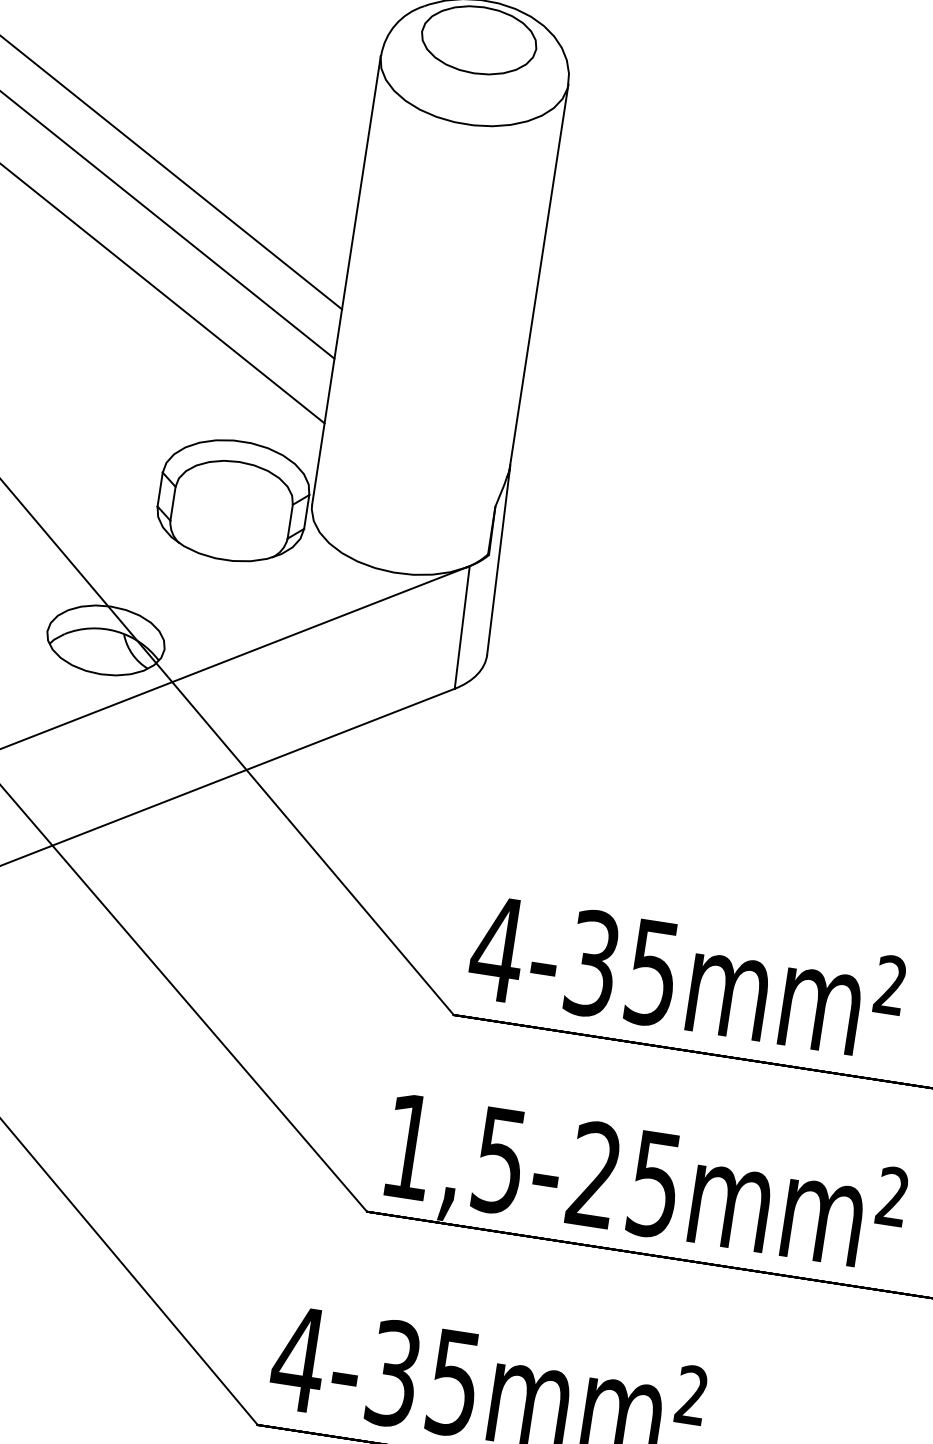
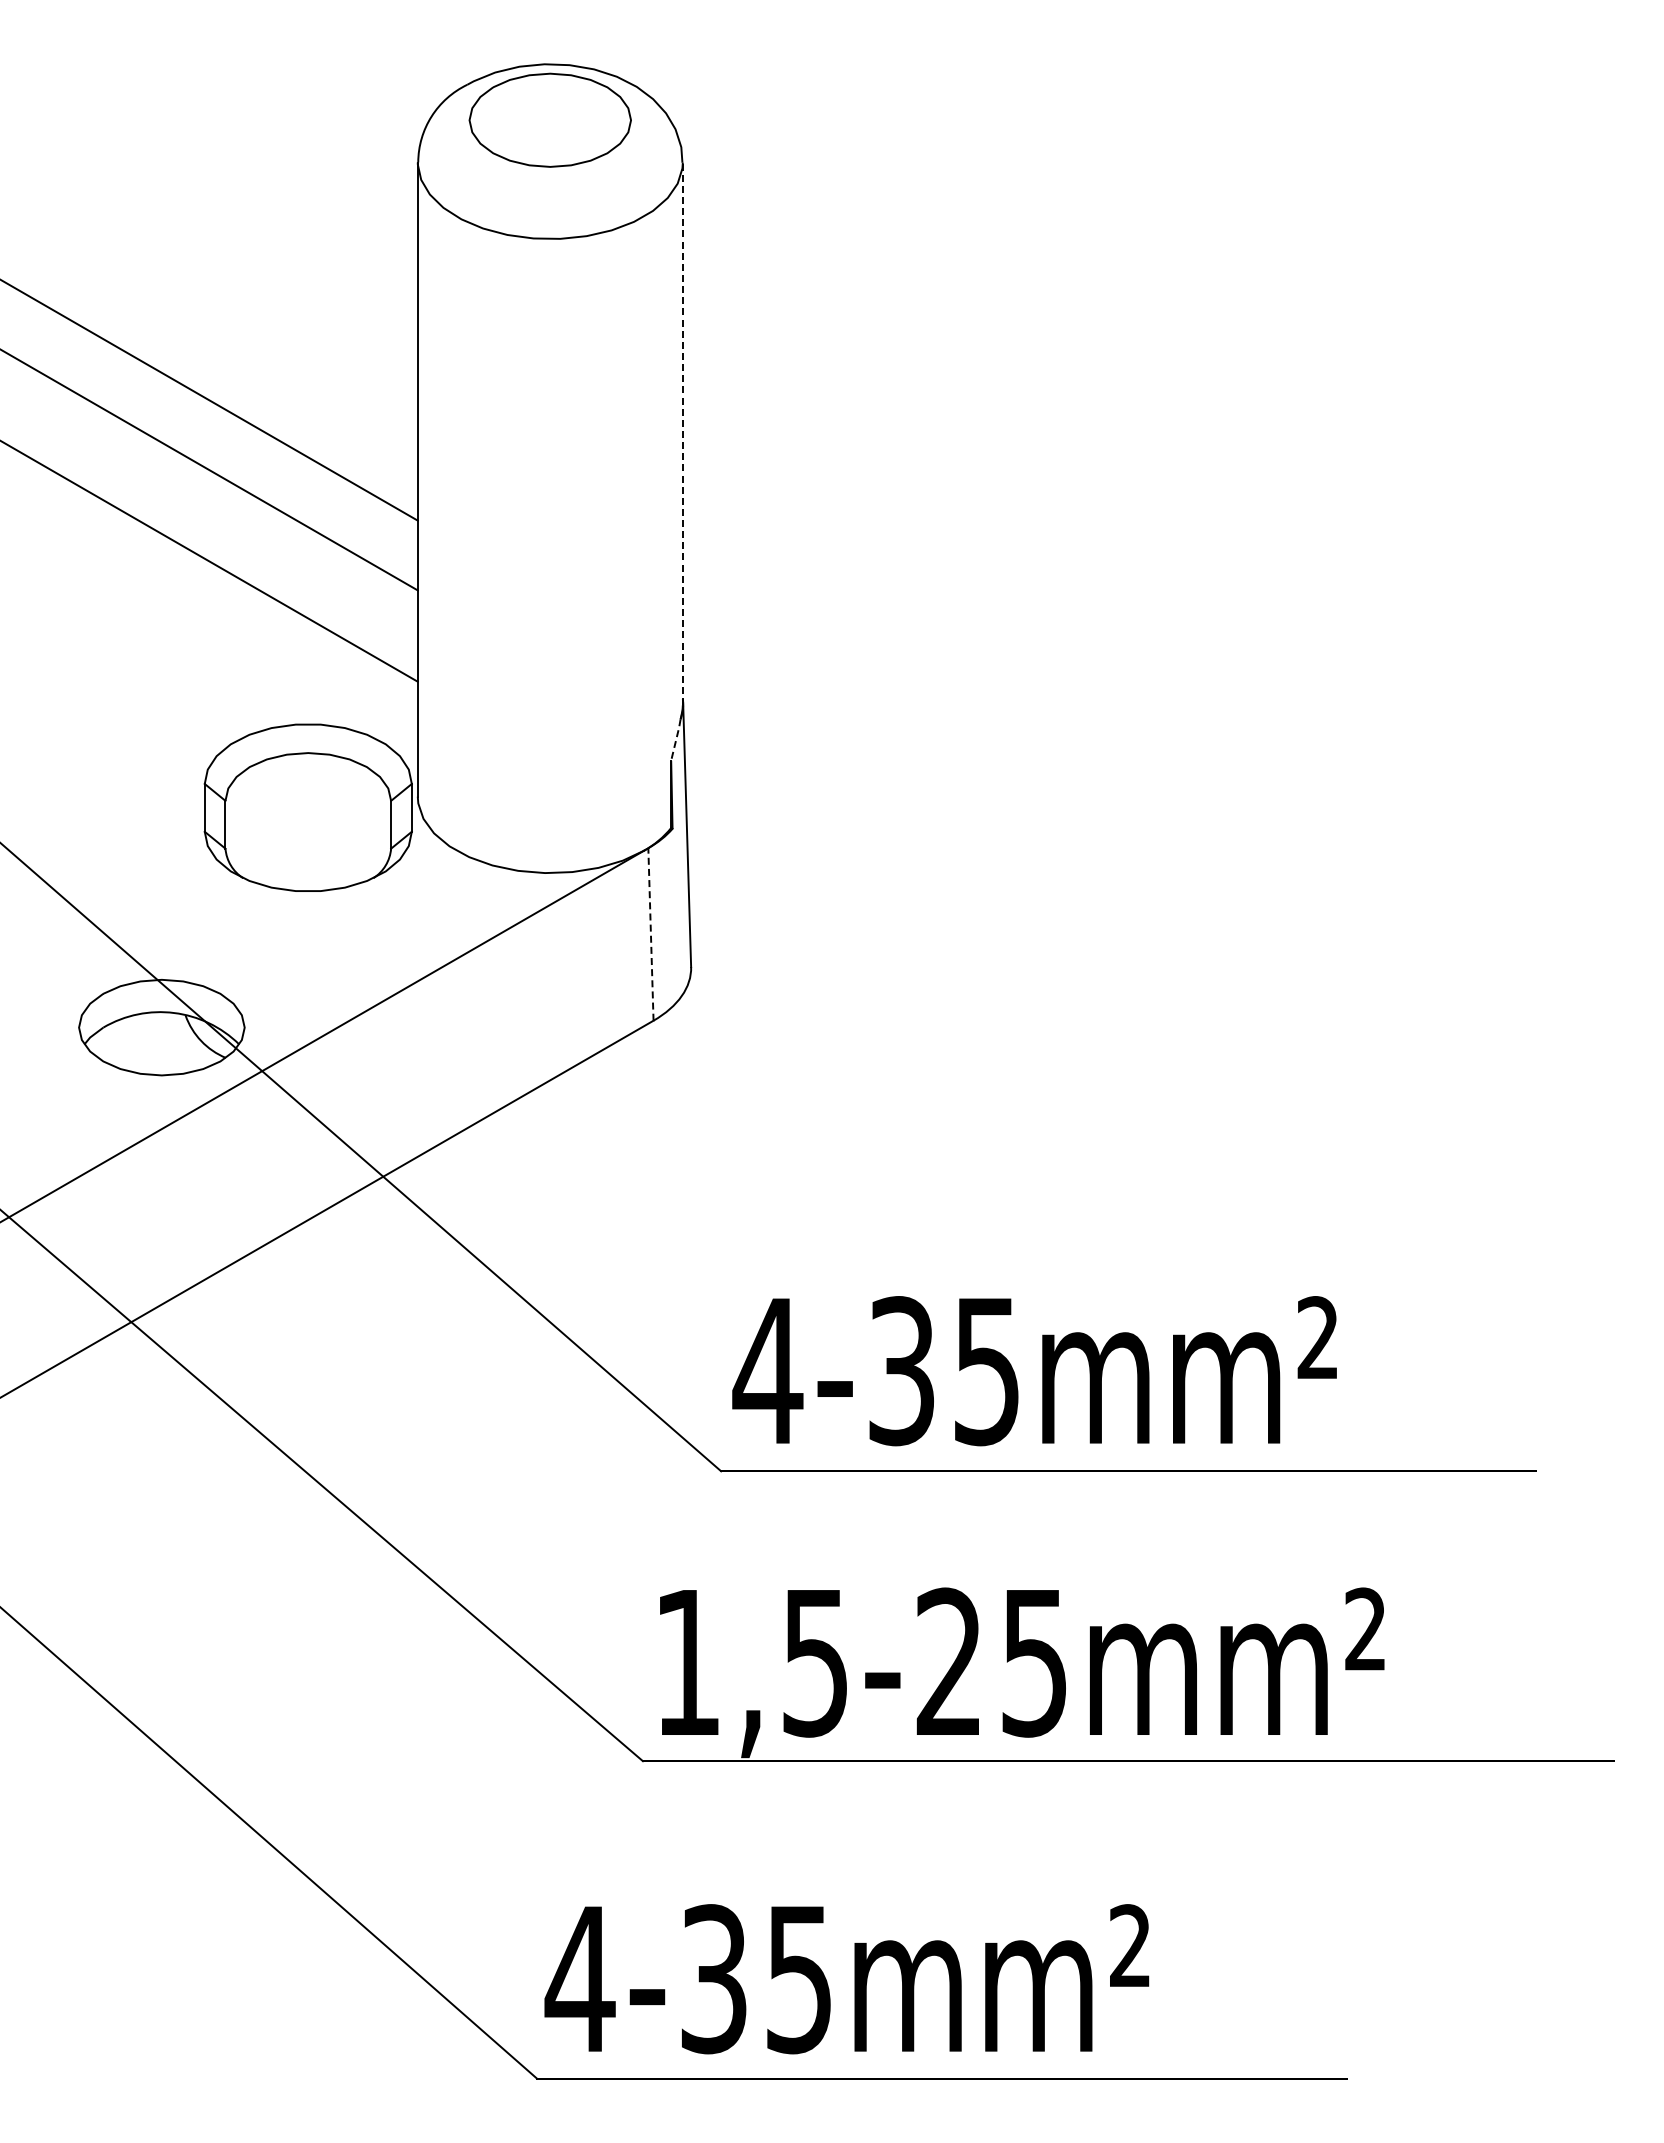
line: (538, 276) -> (682, 433), solid -> dashed
line: (501, 492) -> (676, 739), solid -> dashed
line: (462, 626) -> (650, 933), solid -> dashed

